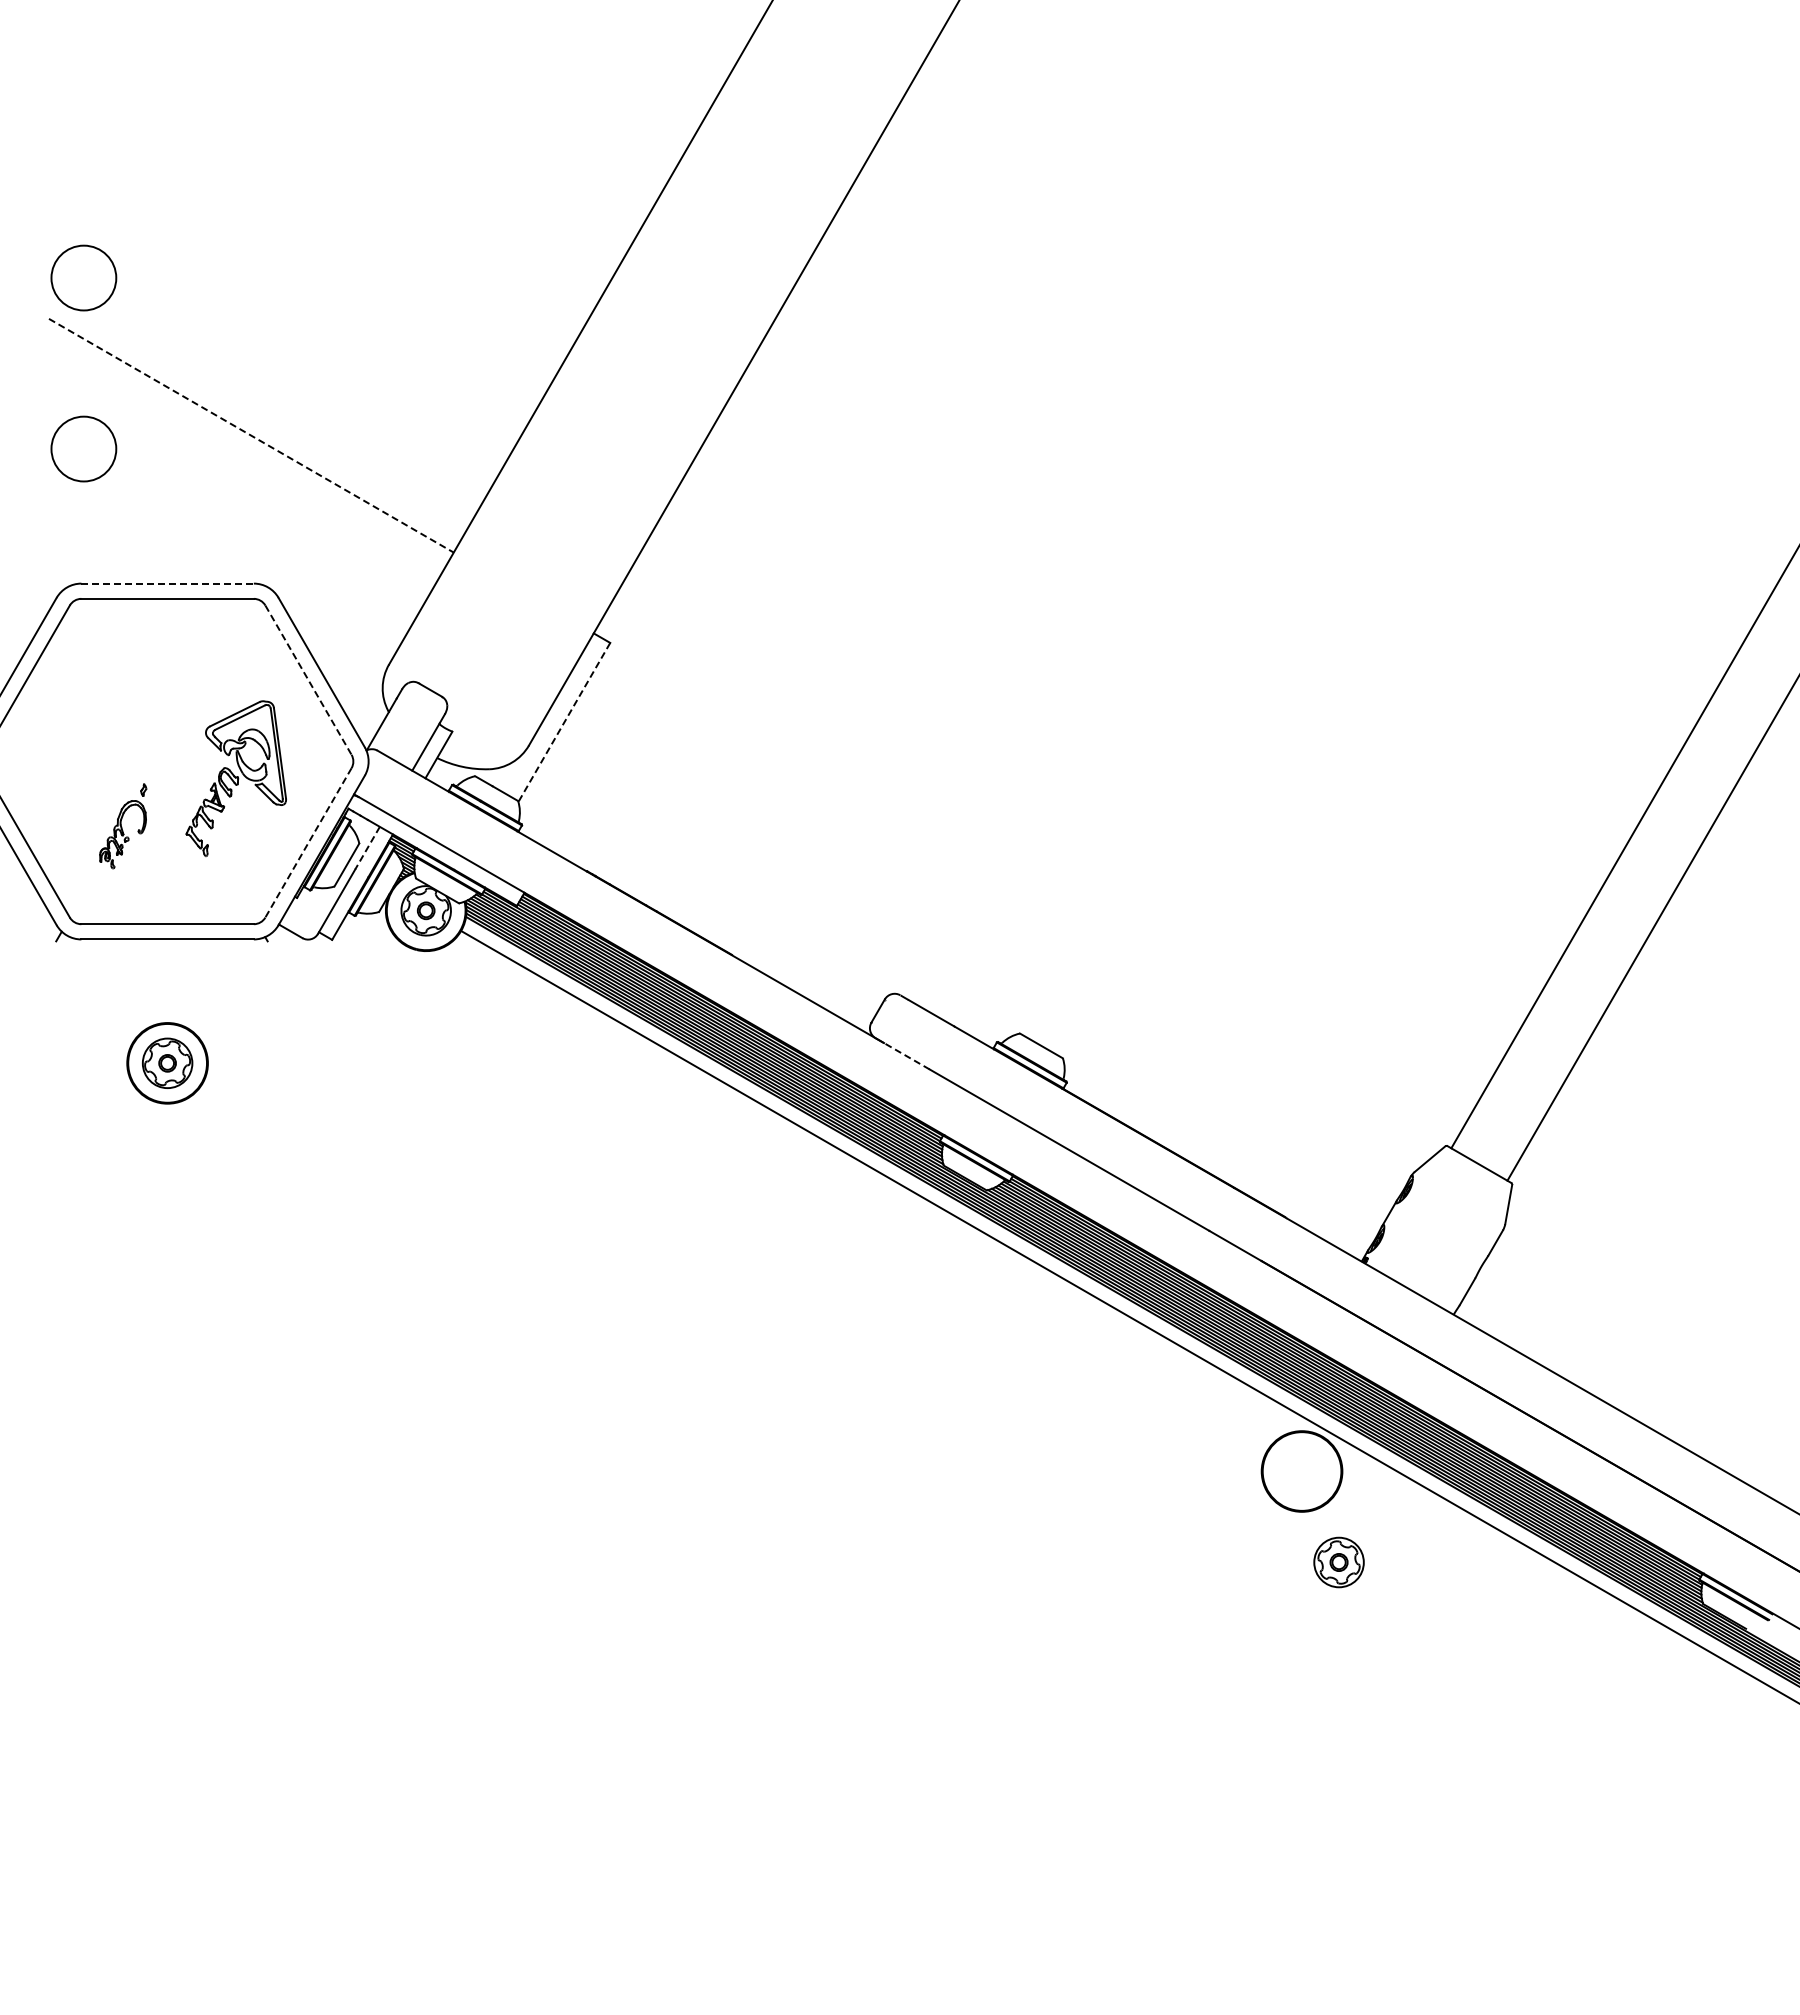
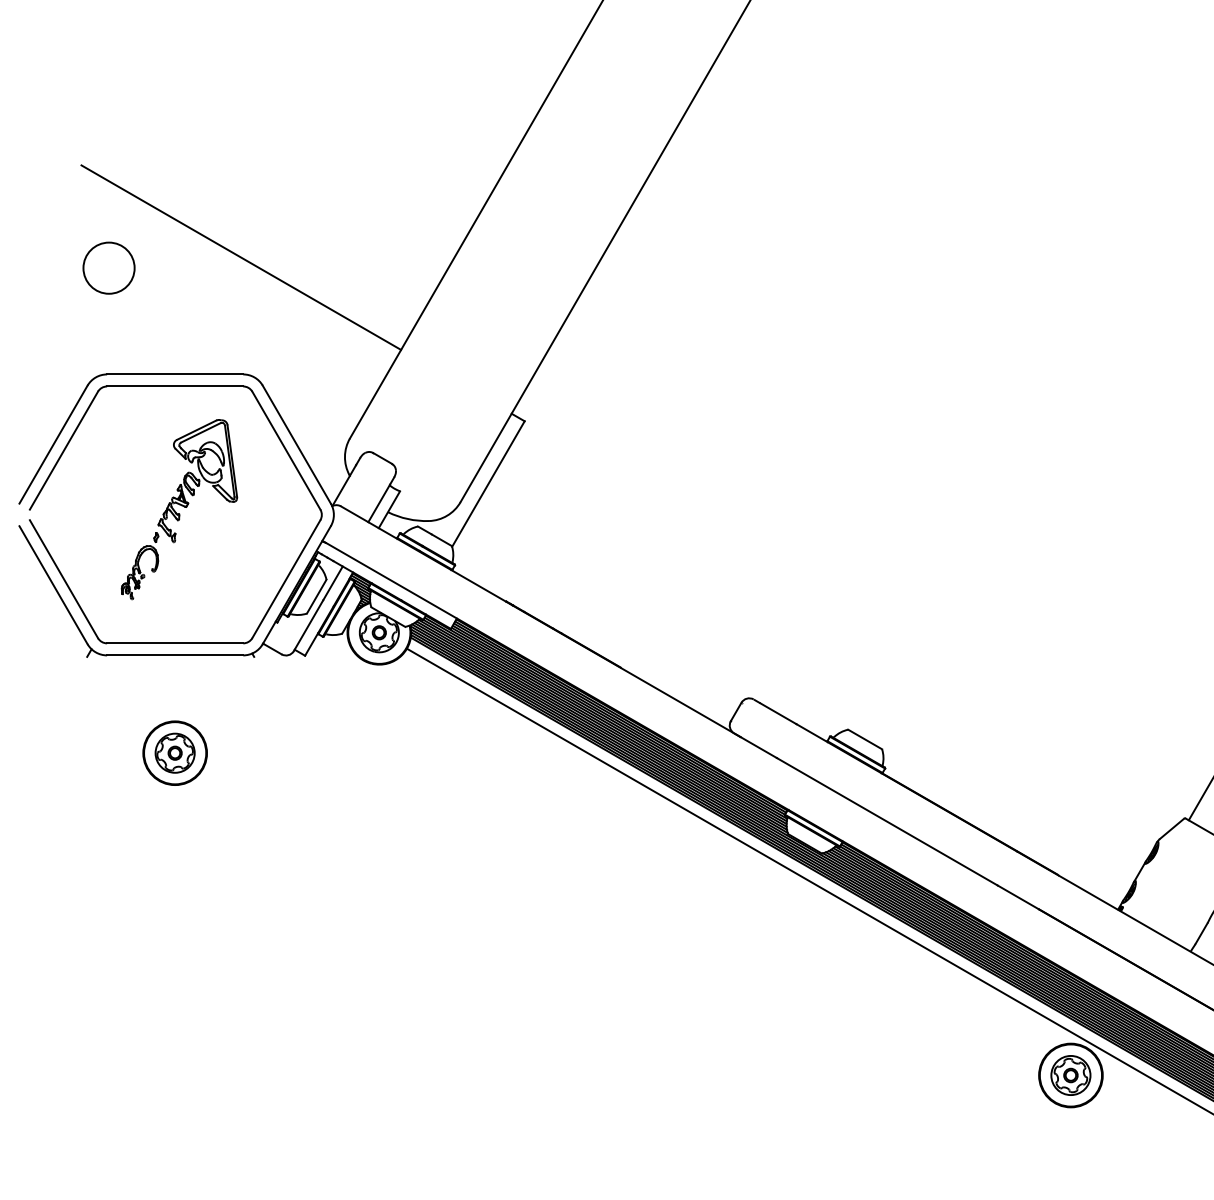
circle: (83, 277) -> (108, 132), removed
line: (251, 435) -> (241, 257), dashed -> solid
line: (168, 583) -> (175, 374), dashed -> solid
line: (308, 680) -> (286, 450), dashed -> solid
line: (564, 722) -> (488, 484), dashed -> solid
part: (235, 778) -> (197, 480), moved
line: (308, 843) -> (286, 579), dashed -> solid
line: (367, 848) -> (333, 583), dashed -> solid
line: (906, 1056) -> (758, 747), dashed -> solid
part: (1338, 1562) -> (1070, 1075), moved

